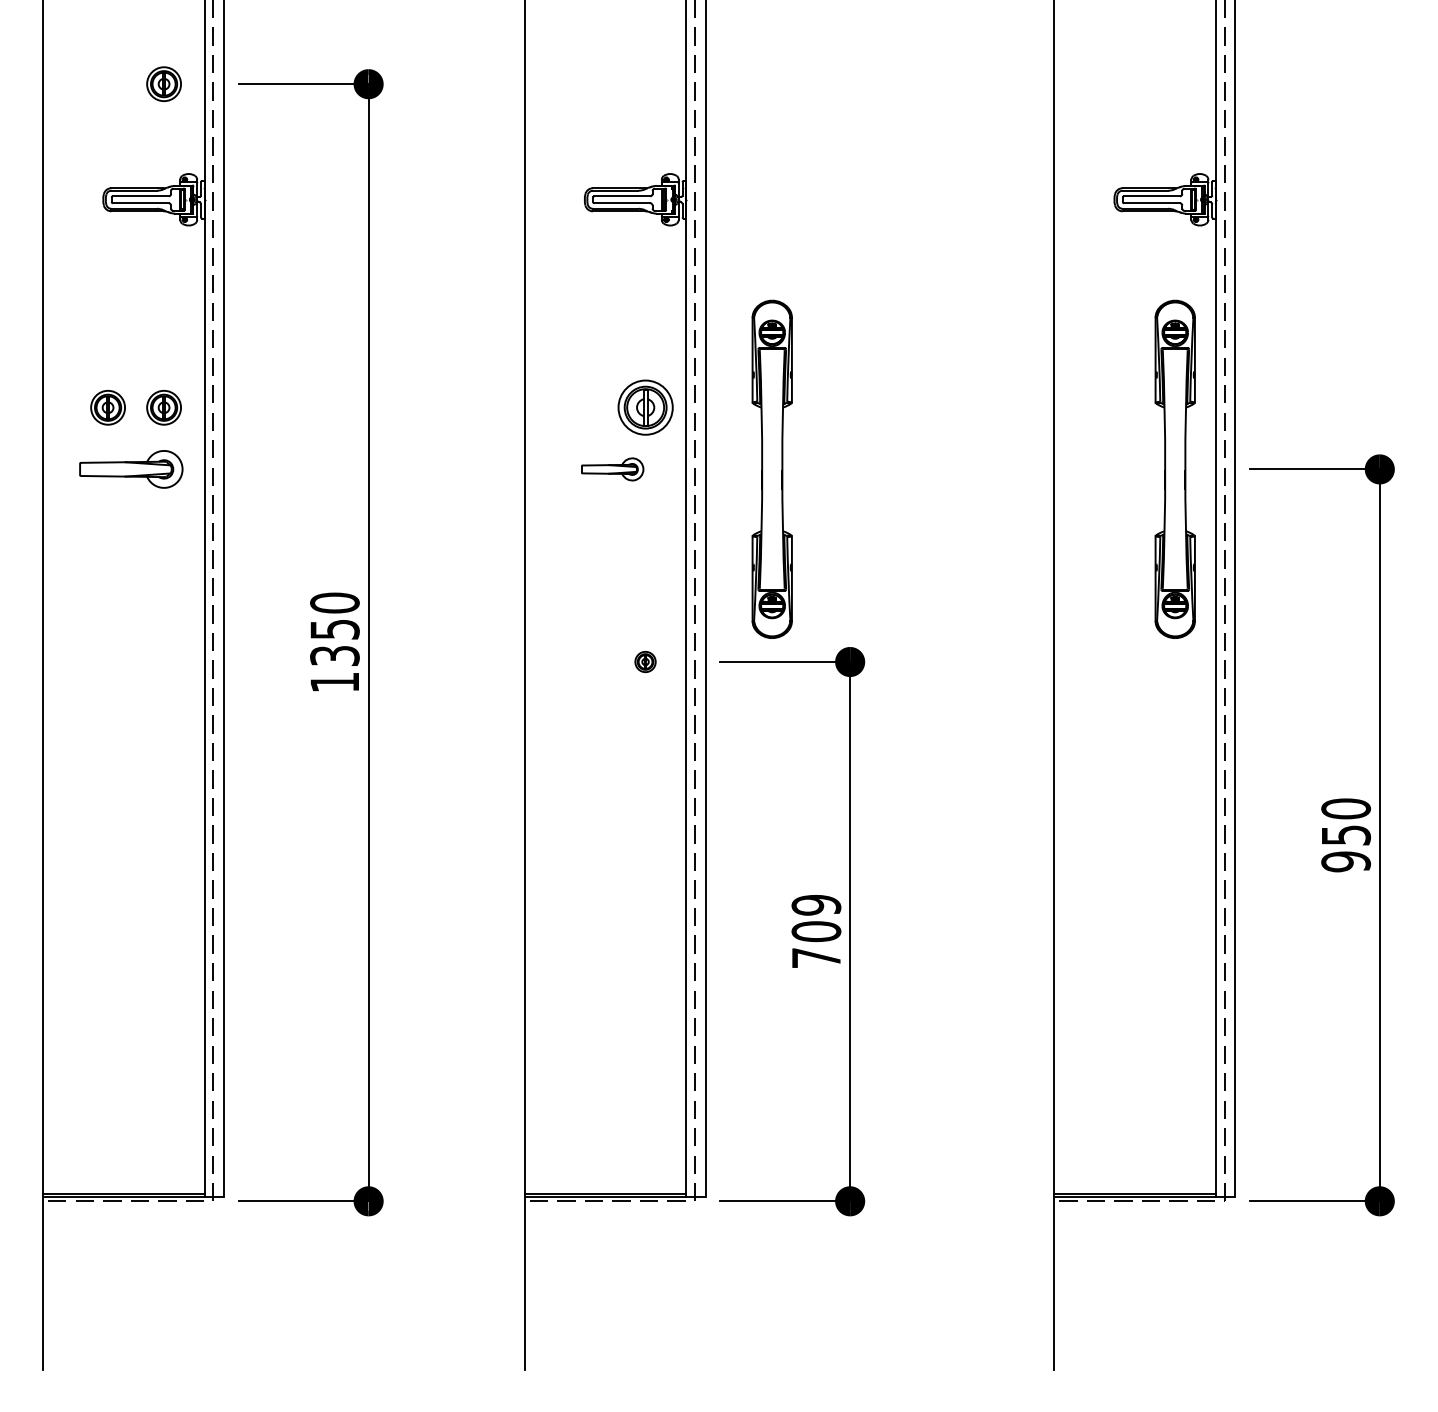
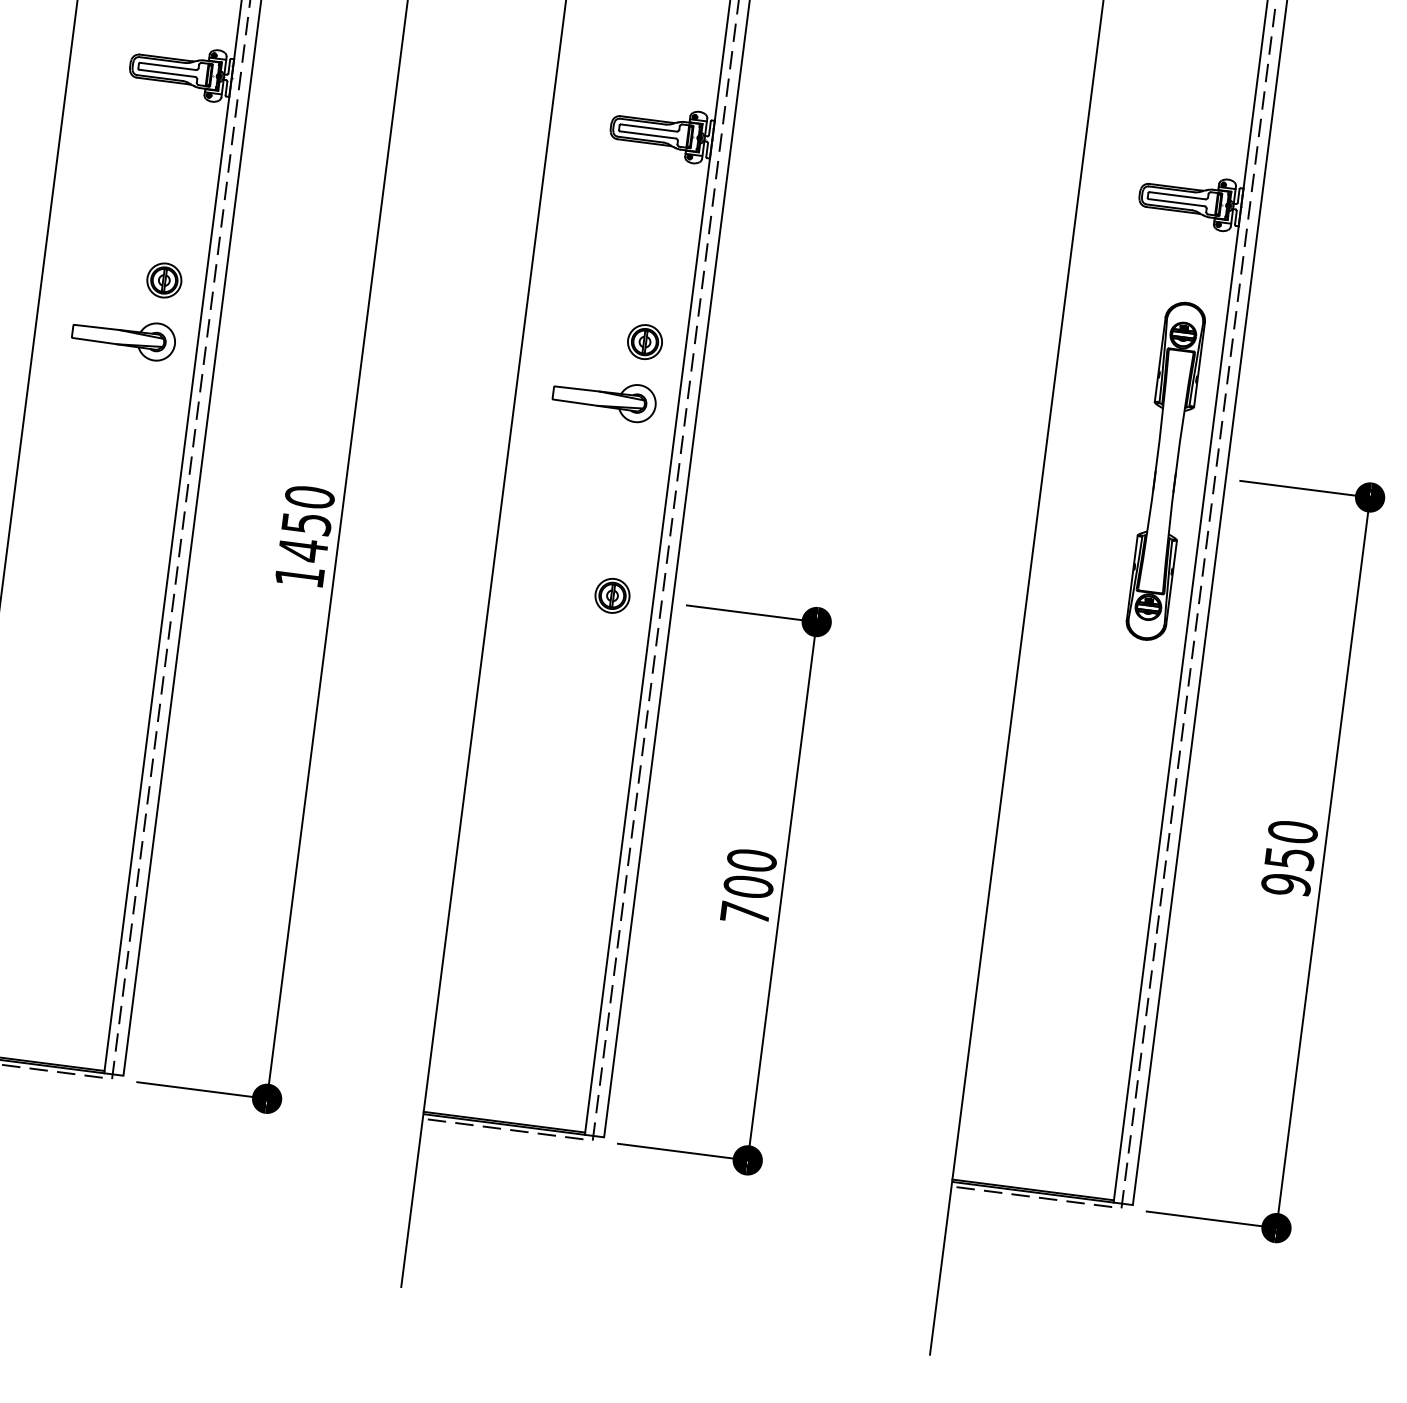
part: (107, 407) -> (107, 273), removed
part: (645, 407) -> (644, 341), size x0.62
part: (771, 468) -> (762, 418), removed
part: (612, 469) -> (604, 399), size x1.67
text: (334, 656) -> (302, 550), 1350 -> 1450
part: (645, 661) -> (612, 595), size x1.67
text: (816, 904) -> (752, 859), 709 -> 700

